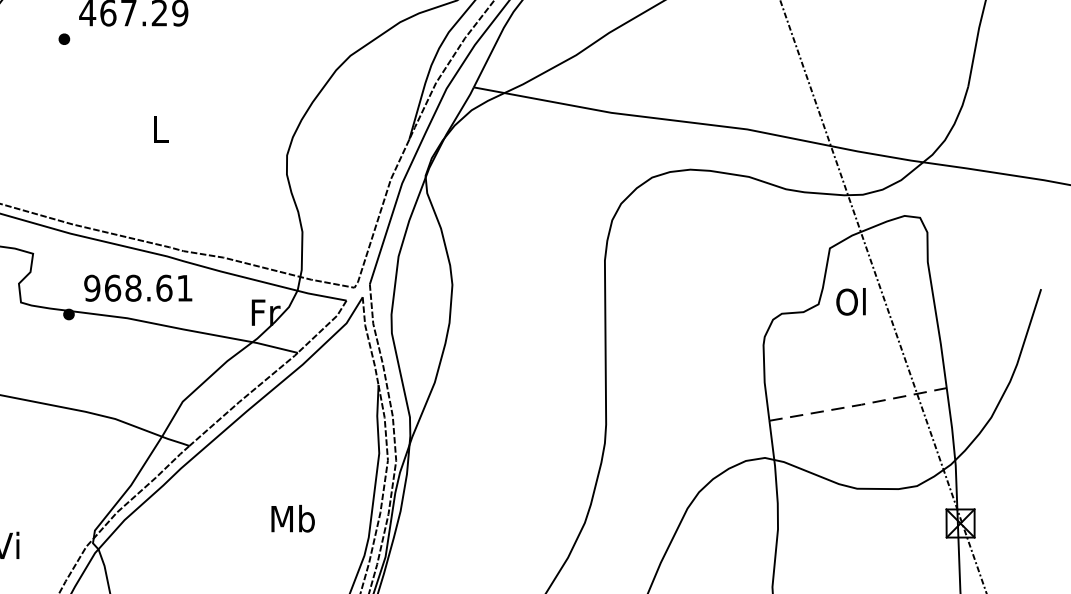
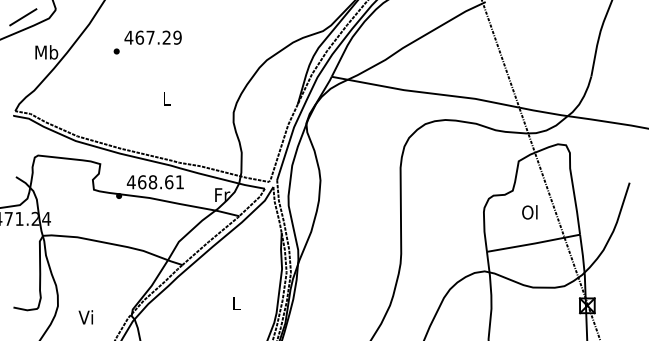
text: (90, 288) -> (130, 182), 968.61 -> 468.61
text: (850, 302) -> (529, 212), moved
line: (859, 404) -> (534, 243), dashed -> solid
text: (292, 519) -> (236, 303), Mb -> L

